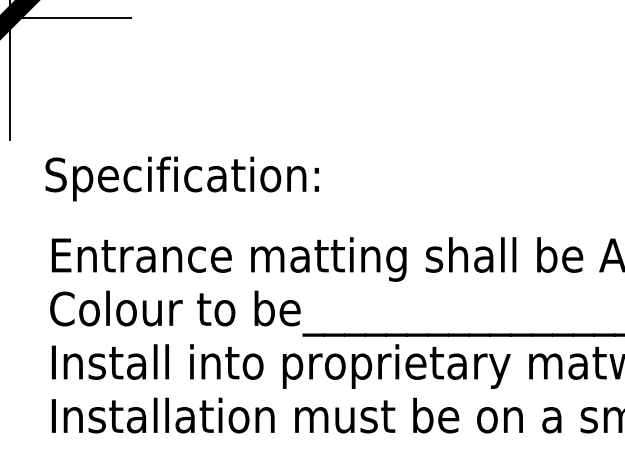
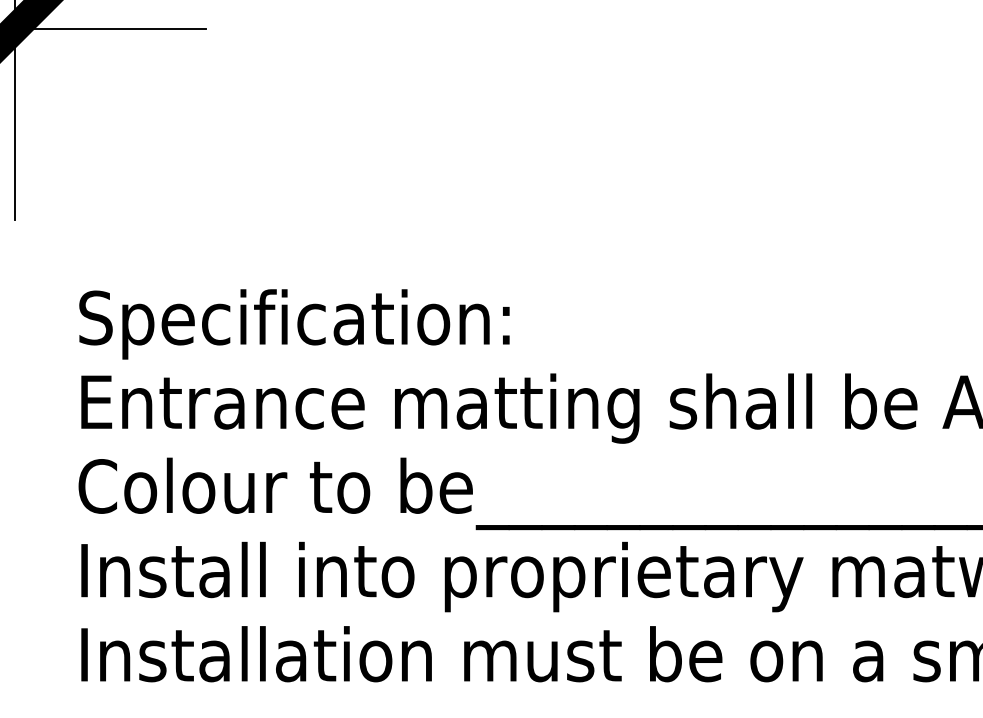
text: (181, 178) -> (293, 323), moved

